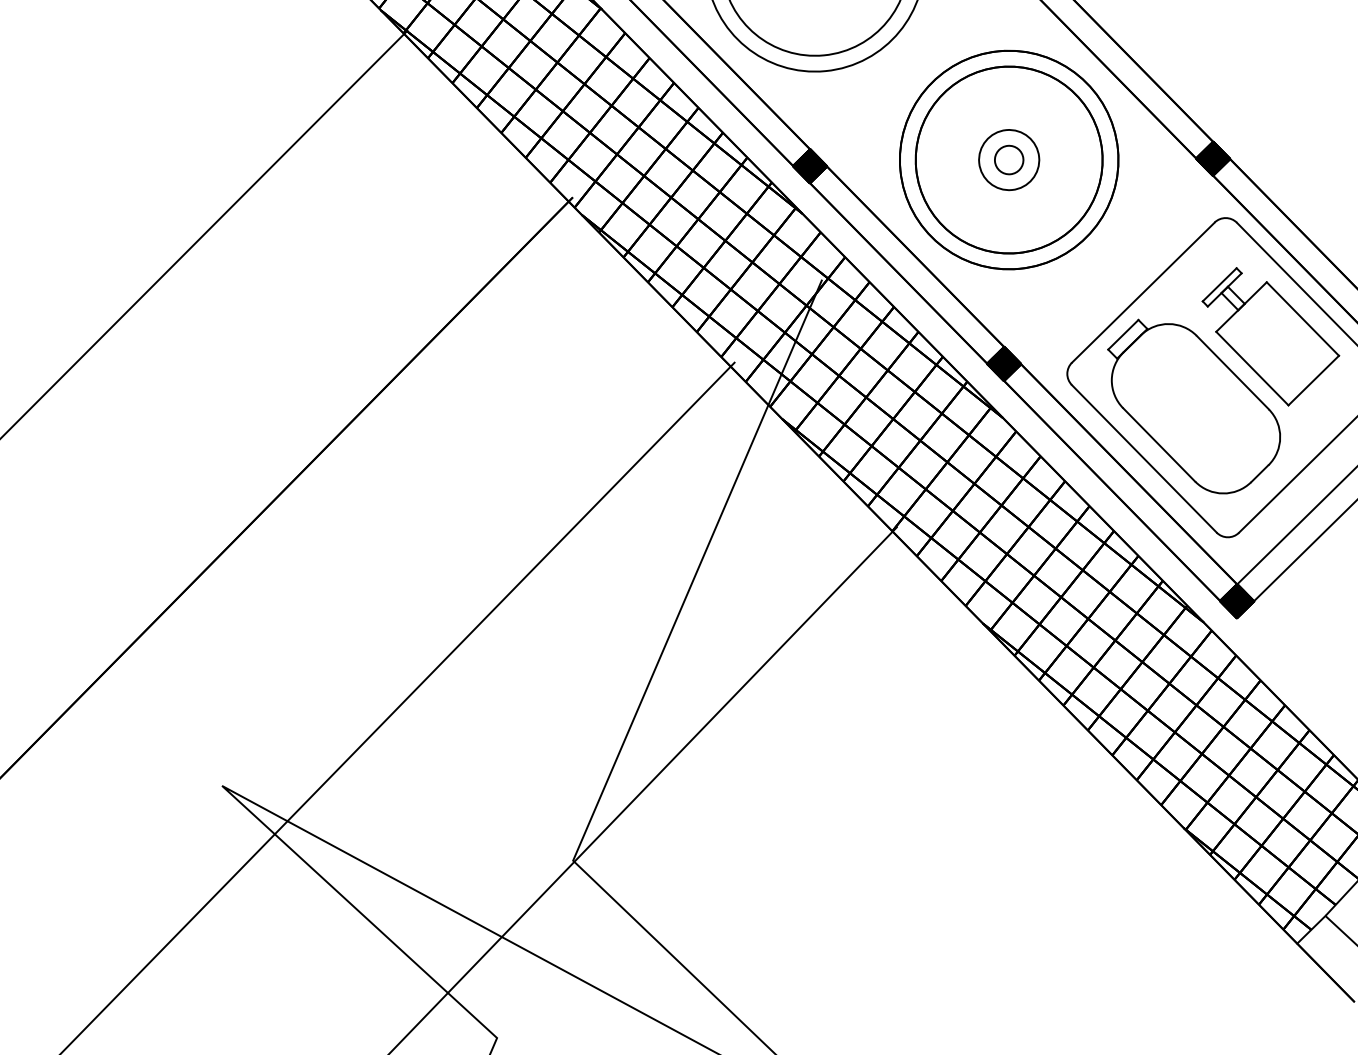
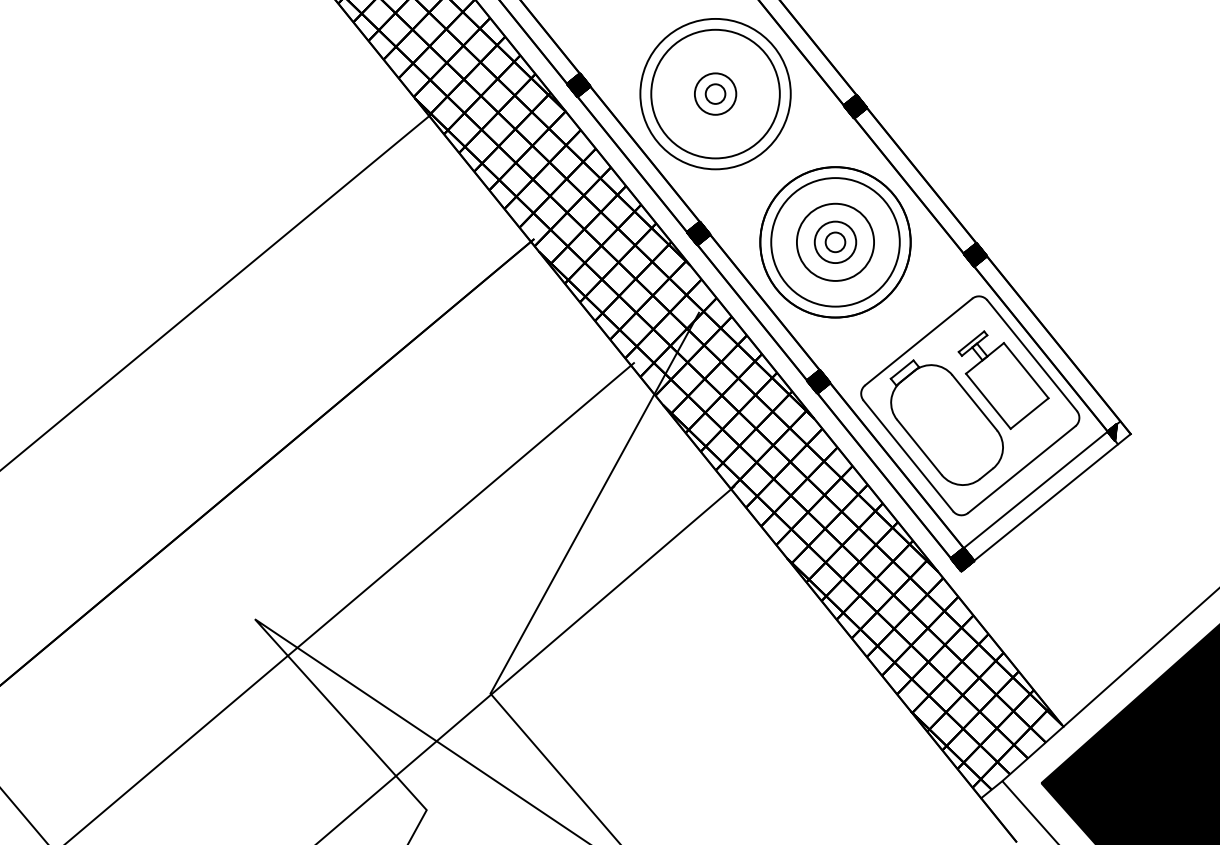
circle: (1009, 160) -> (835, 242), size x0.6

